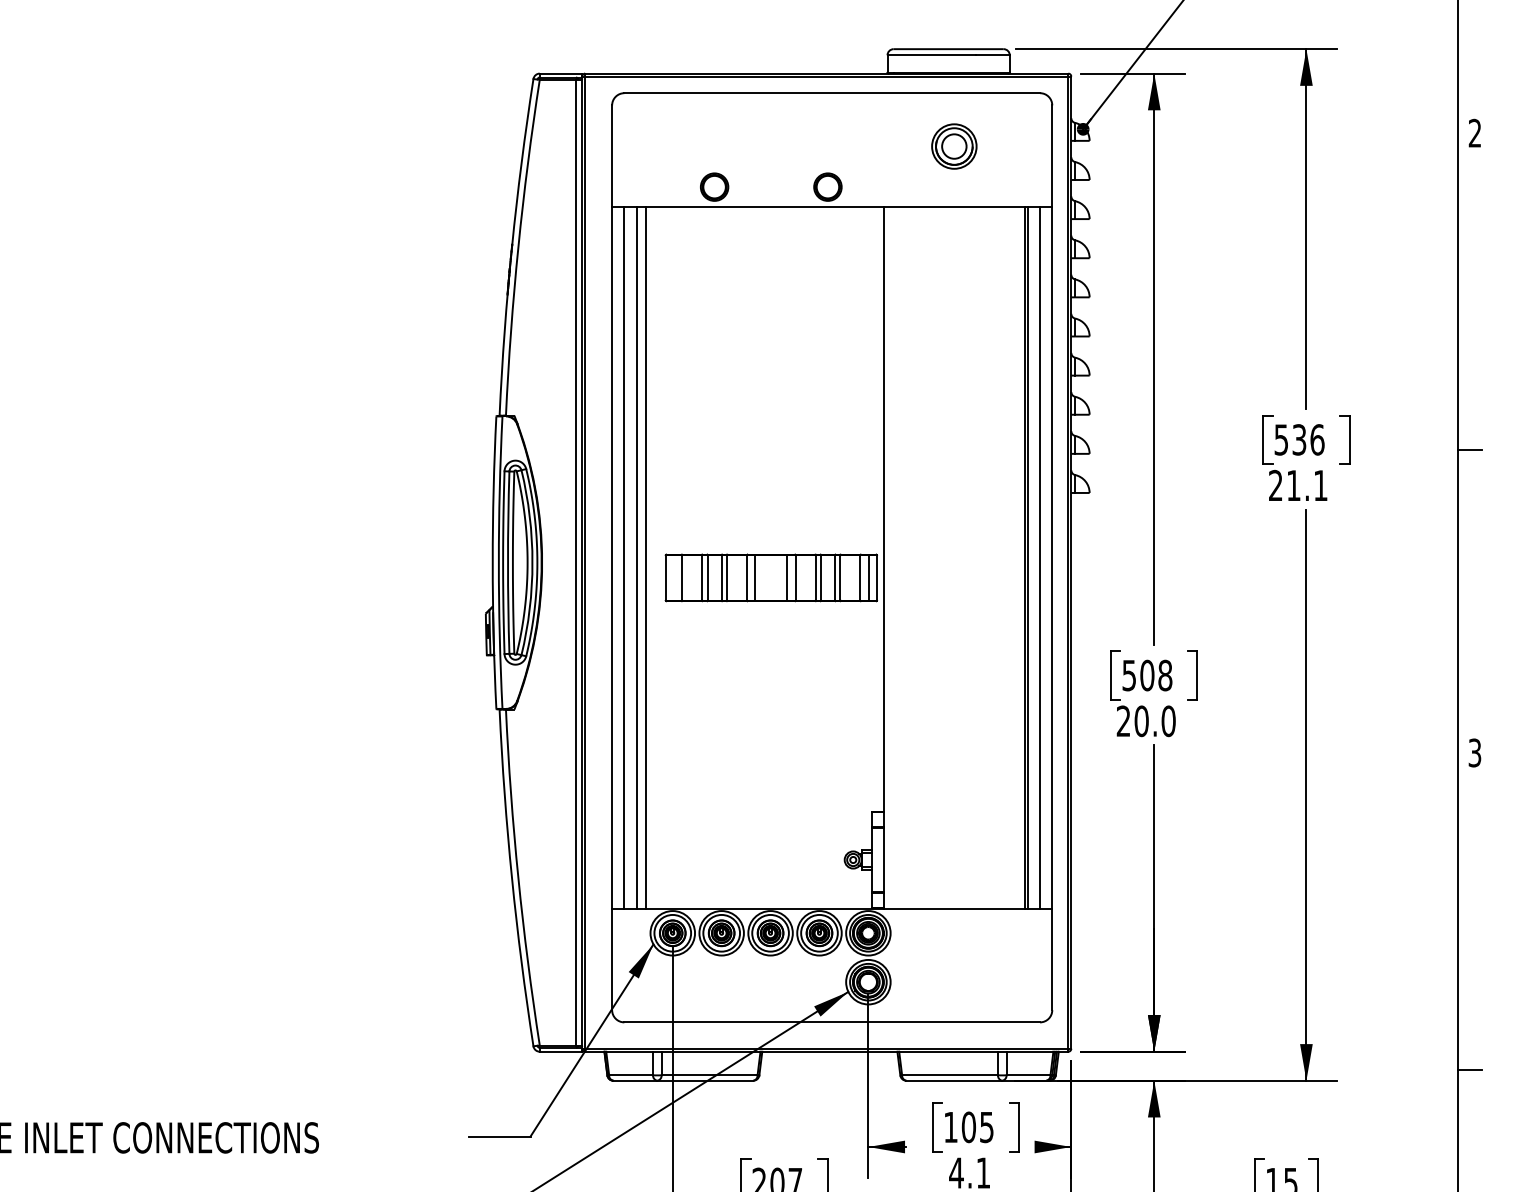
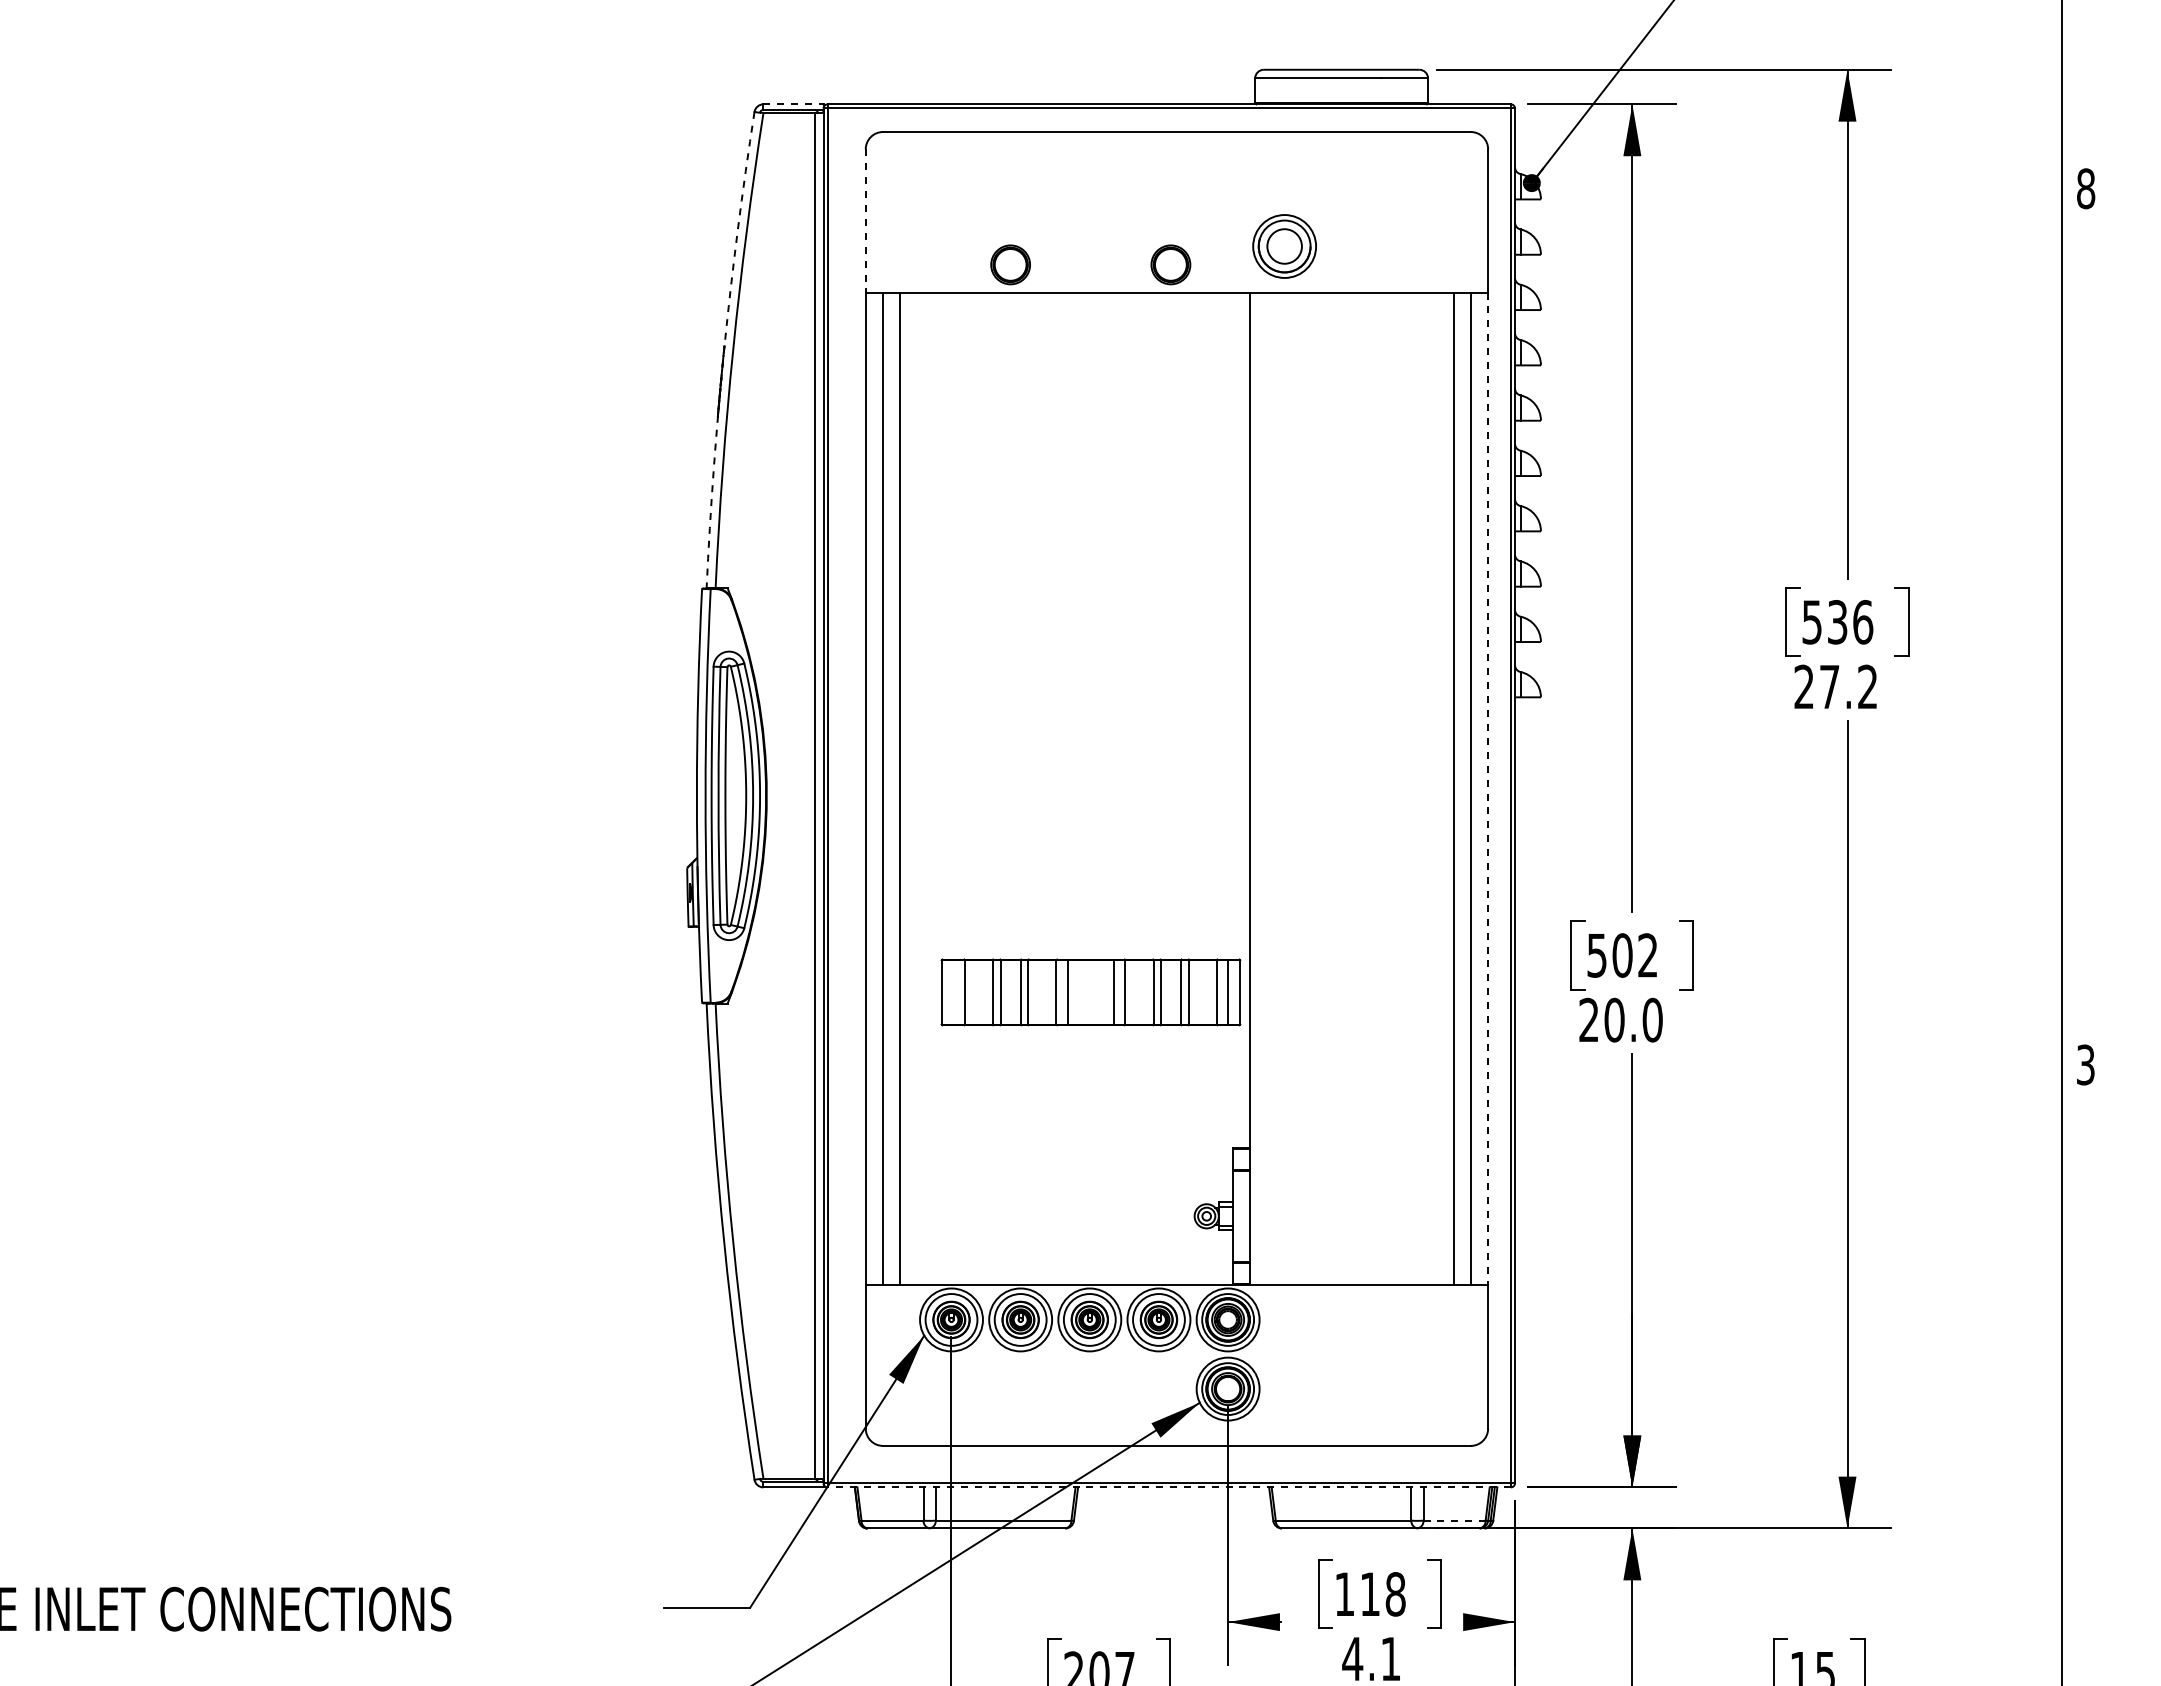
line: (561, 73) -> (793, 104), solid -> dashed
text: (1475, 133) -> (2086, 188), 2 -> 8
part: (954, 146) -> (1284, 246), moved
line: (611, 155) -> (865, 220), solid -> dashed
arc: (512, 246) -> (724, 349), solid -> dashed
line: (1469, 449) -> (2078, 636), removed
text: (1307, 485) -> (1848, 686), 21.1 -> 27.2
line: (645, 557) -> (913, 788), removed
line: (1024, 557) -> (1449, 788), removed
line: (1052, 558) -> (1488, 789), solid -> dashed
part: (771, 577) -> (1090, 992), moved
text: (1165, 675) -> (1648, 955), 508 -> 502
line: (826, 1051) -> (1169, 1487), solid -> dashed
line: (1469, 1069) -> (2078, 1512), removed
line: (1029, 1075) -> (1455, 1520), solid -> dashed
text: (977, 1127) -> (1382, 1594), 105 -> 118

